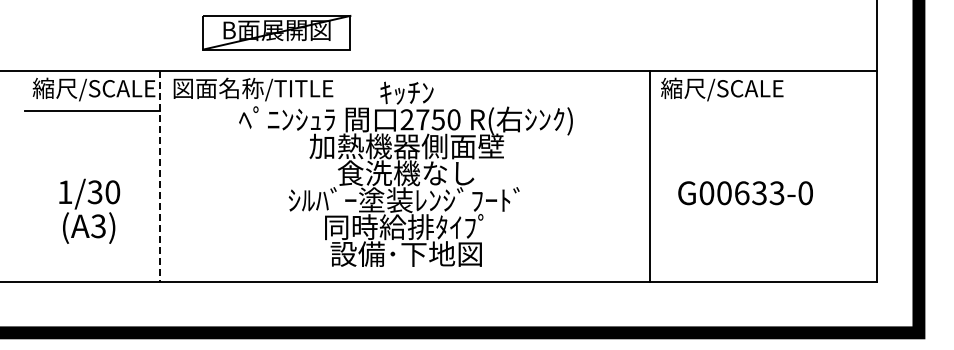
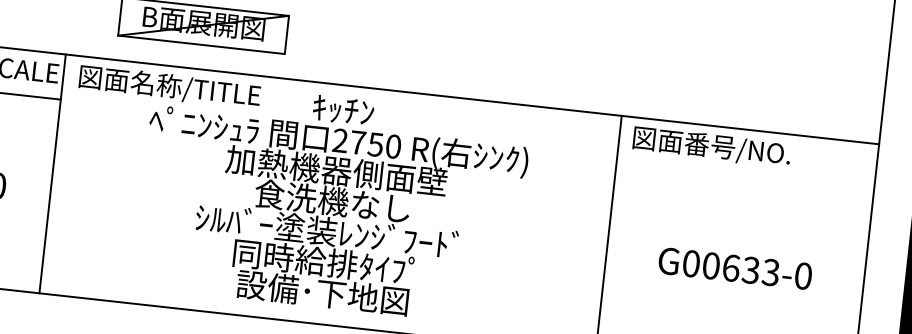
text: (730, 89) -> (710, 146), 縮尺/SCALE -> 図面番号/NO.
line: (159, 176) -> (52, 174), dashed -> solid
text: (745, 193) -> (735, 268), moved

